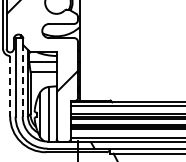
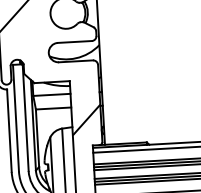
line: (22, 76) -> (25, 116), dashed -> solid
line: (10, 86) -> (9, 130), dashed -> solid

